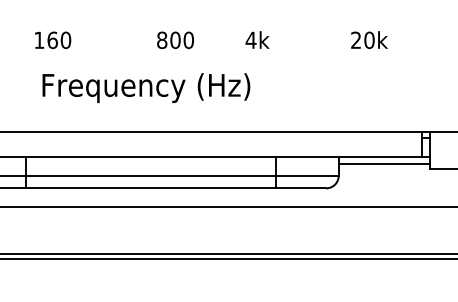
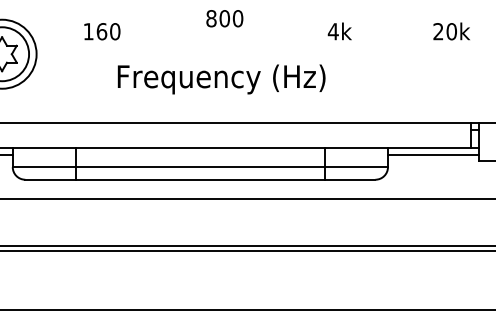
text: (175, 40) -> (224, 18), moved
text: (316, 40) -> (398, 31), moved
text: (146, 88) -> (221, 79), moved

